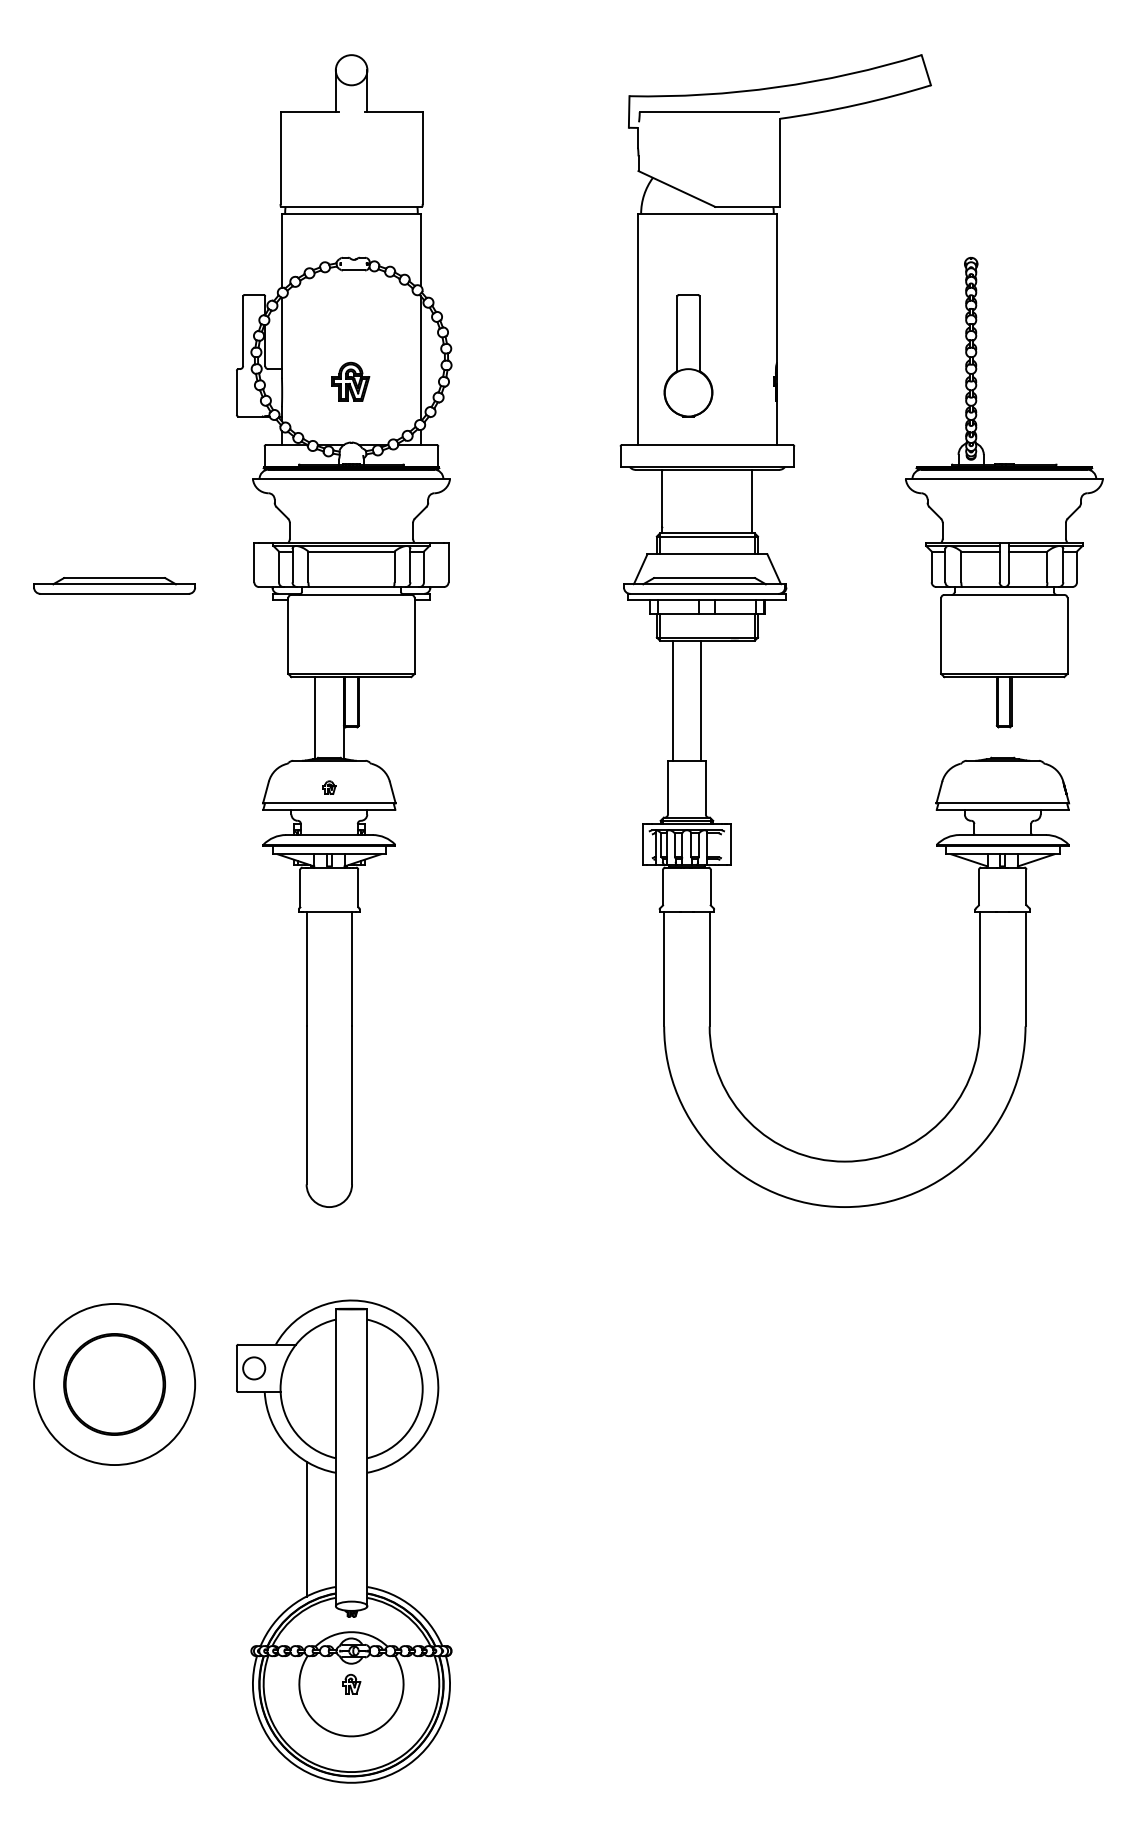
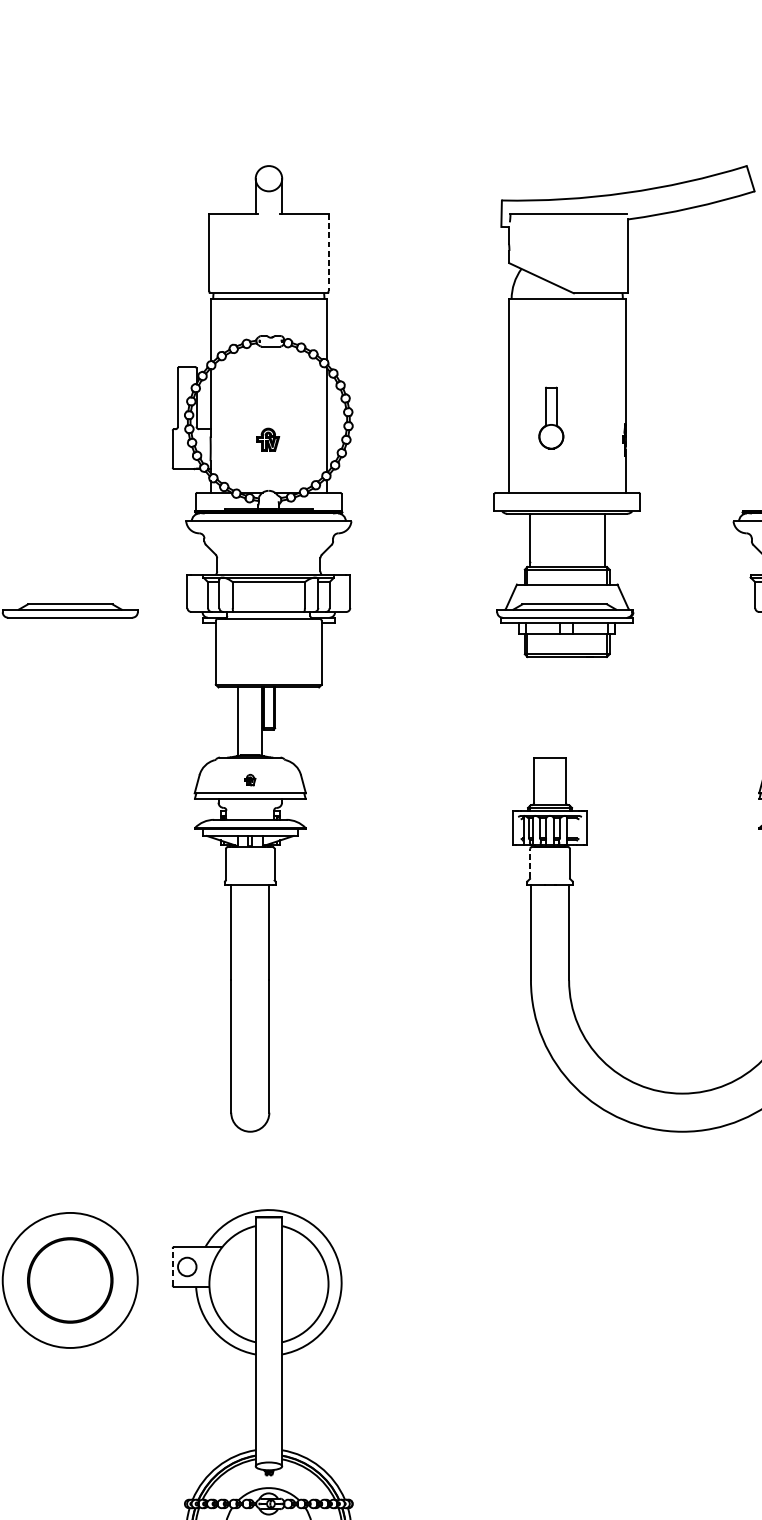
line: (422, 158) -> (328, 252), solid -> dashed
part: (688, 355) -> (551, 417), size x0.6
part: (350, 381) -> (268, 439), size x0.7
line: (672, 700) -> (537, 707), removed
line: (701, 700) -> (562, 707), removed
line: (663, 887) -> (530, 863), solid -> dashed
line: (236, 1367) -> (172, 1266), solid -> dashed
line: (306, 1528) -> (231, 1401), removed

